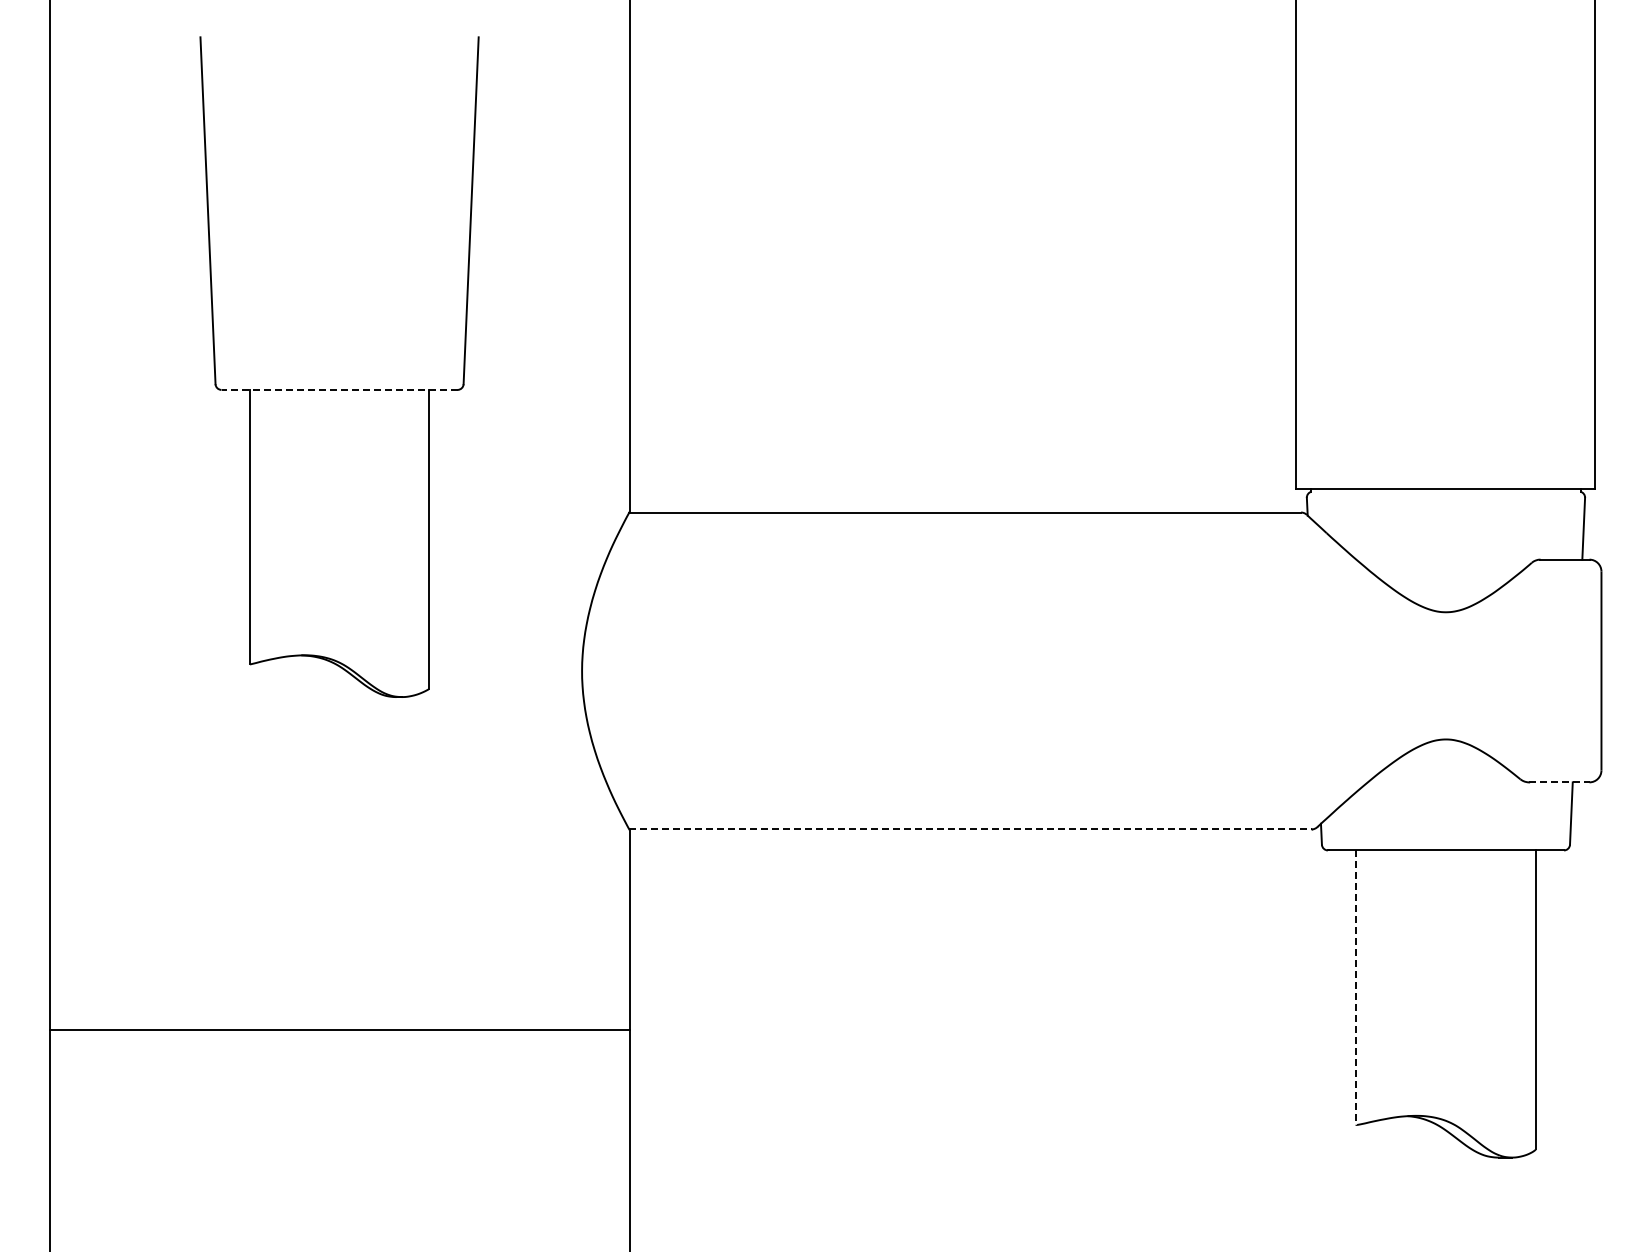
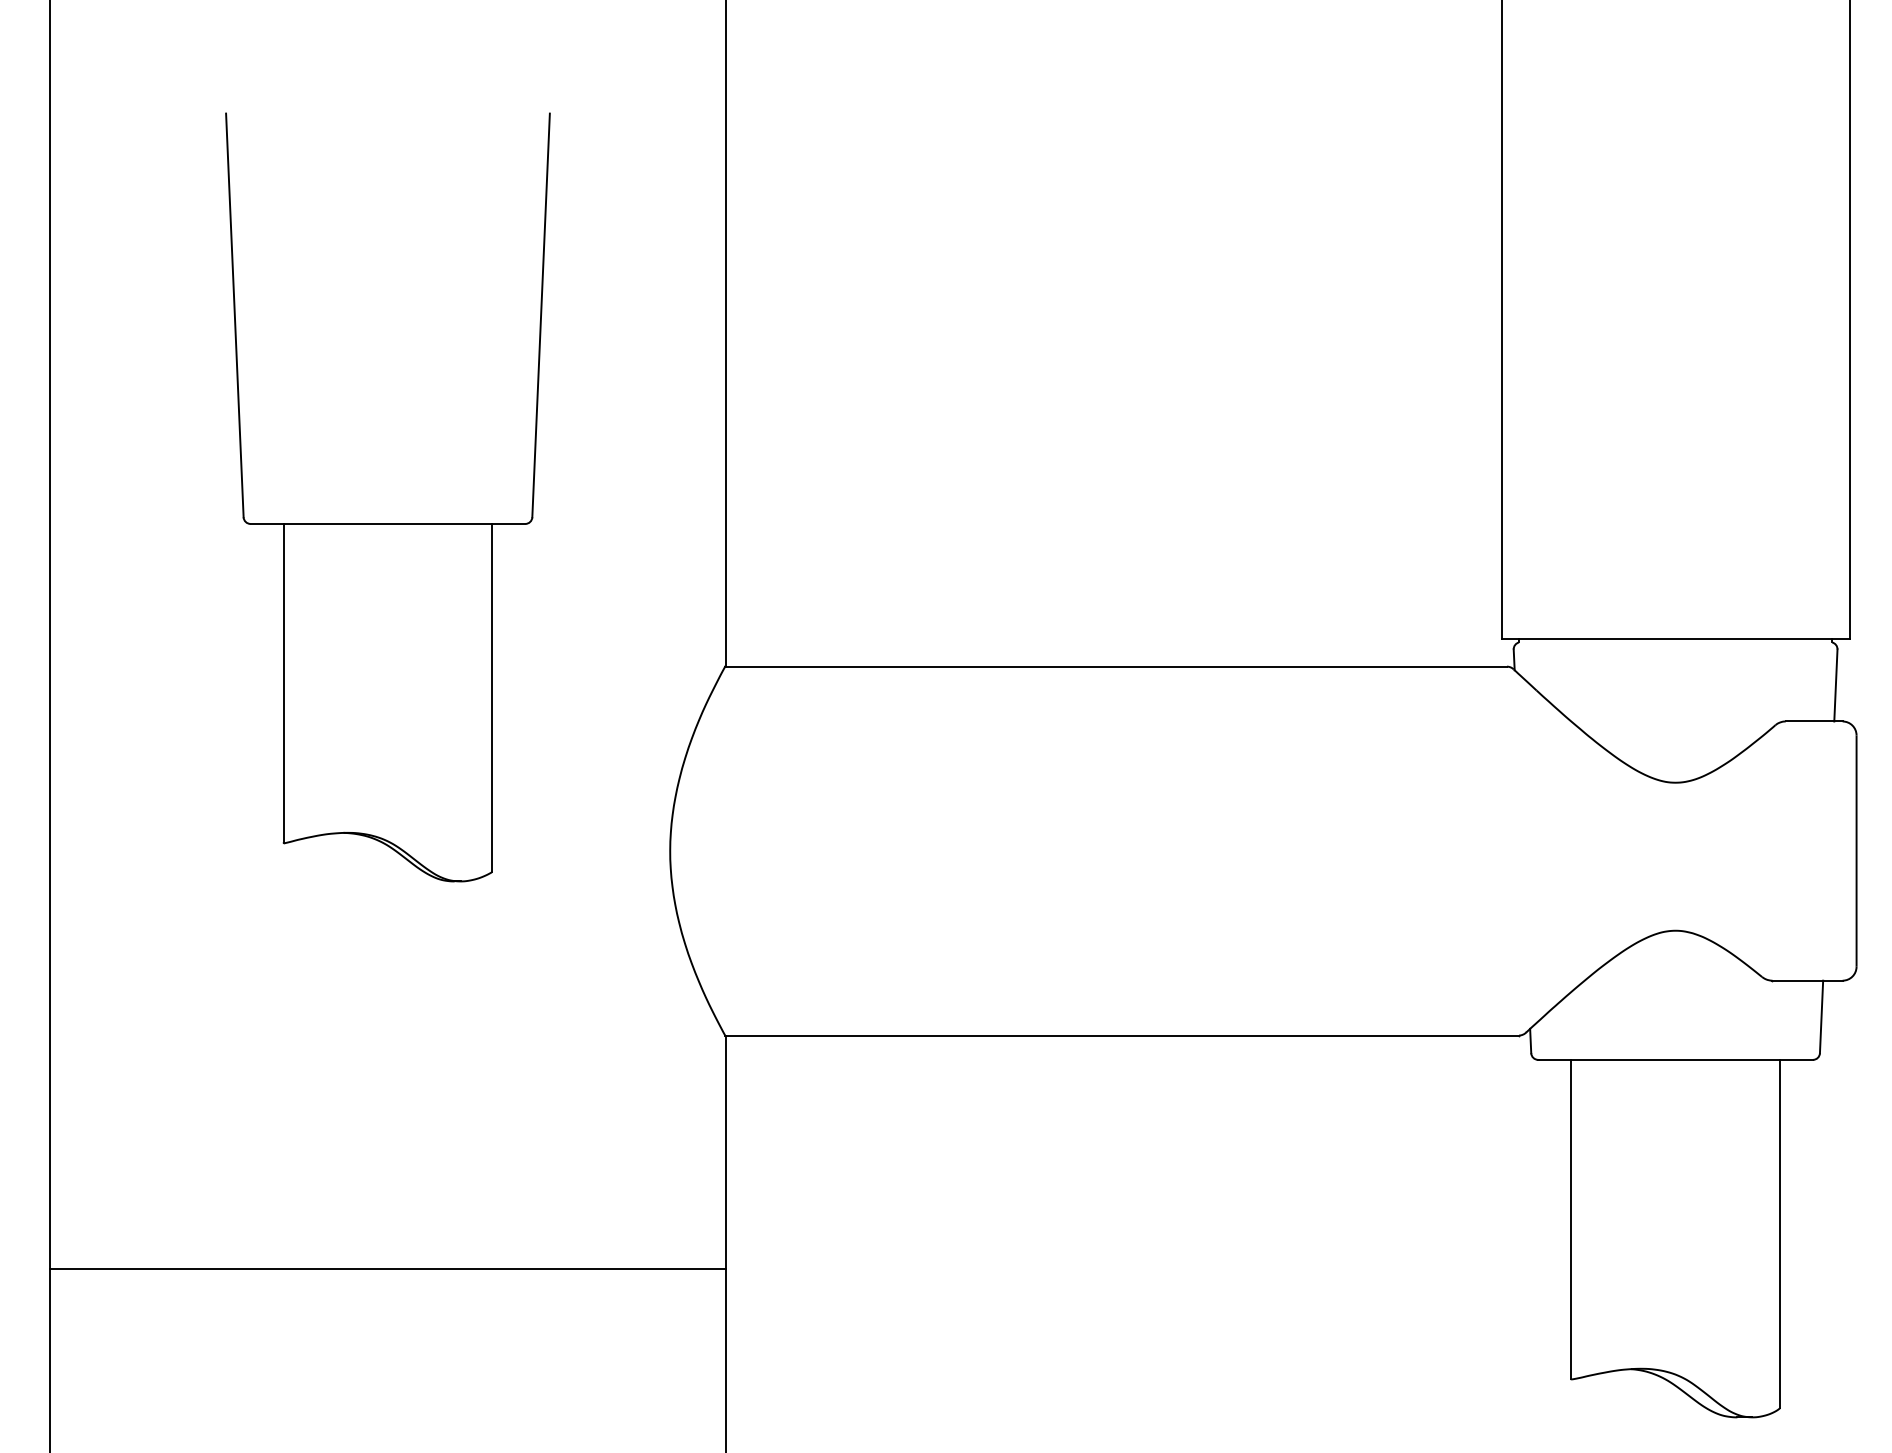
line: (339, 389) -> (387, 523), dashed -> solid
line: (1559, 782) -> (1807, 980), dashed -> solid
line: (970, 829) -> (1122, 1035), dashed -> solid
line: (1356, 988) -> (1571, 1220), dashed -> solid

